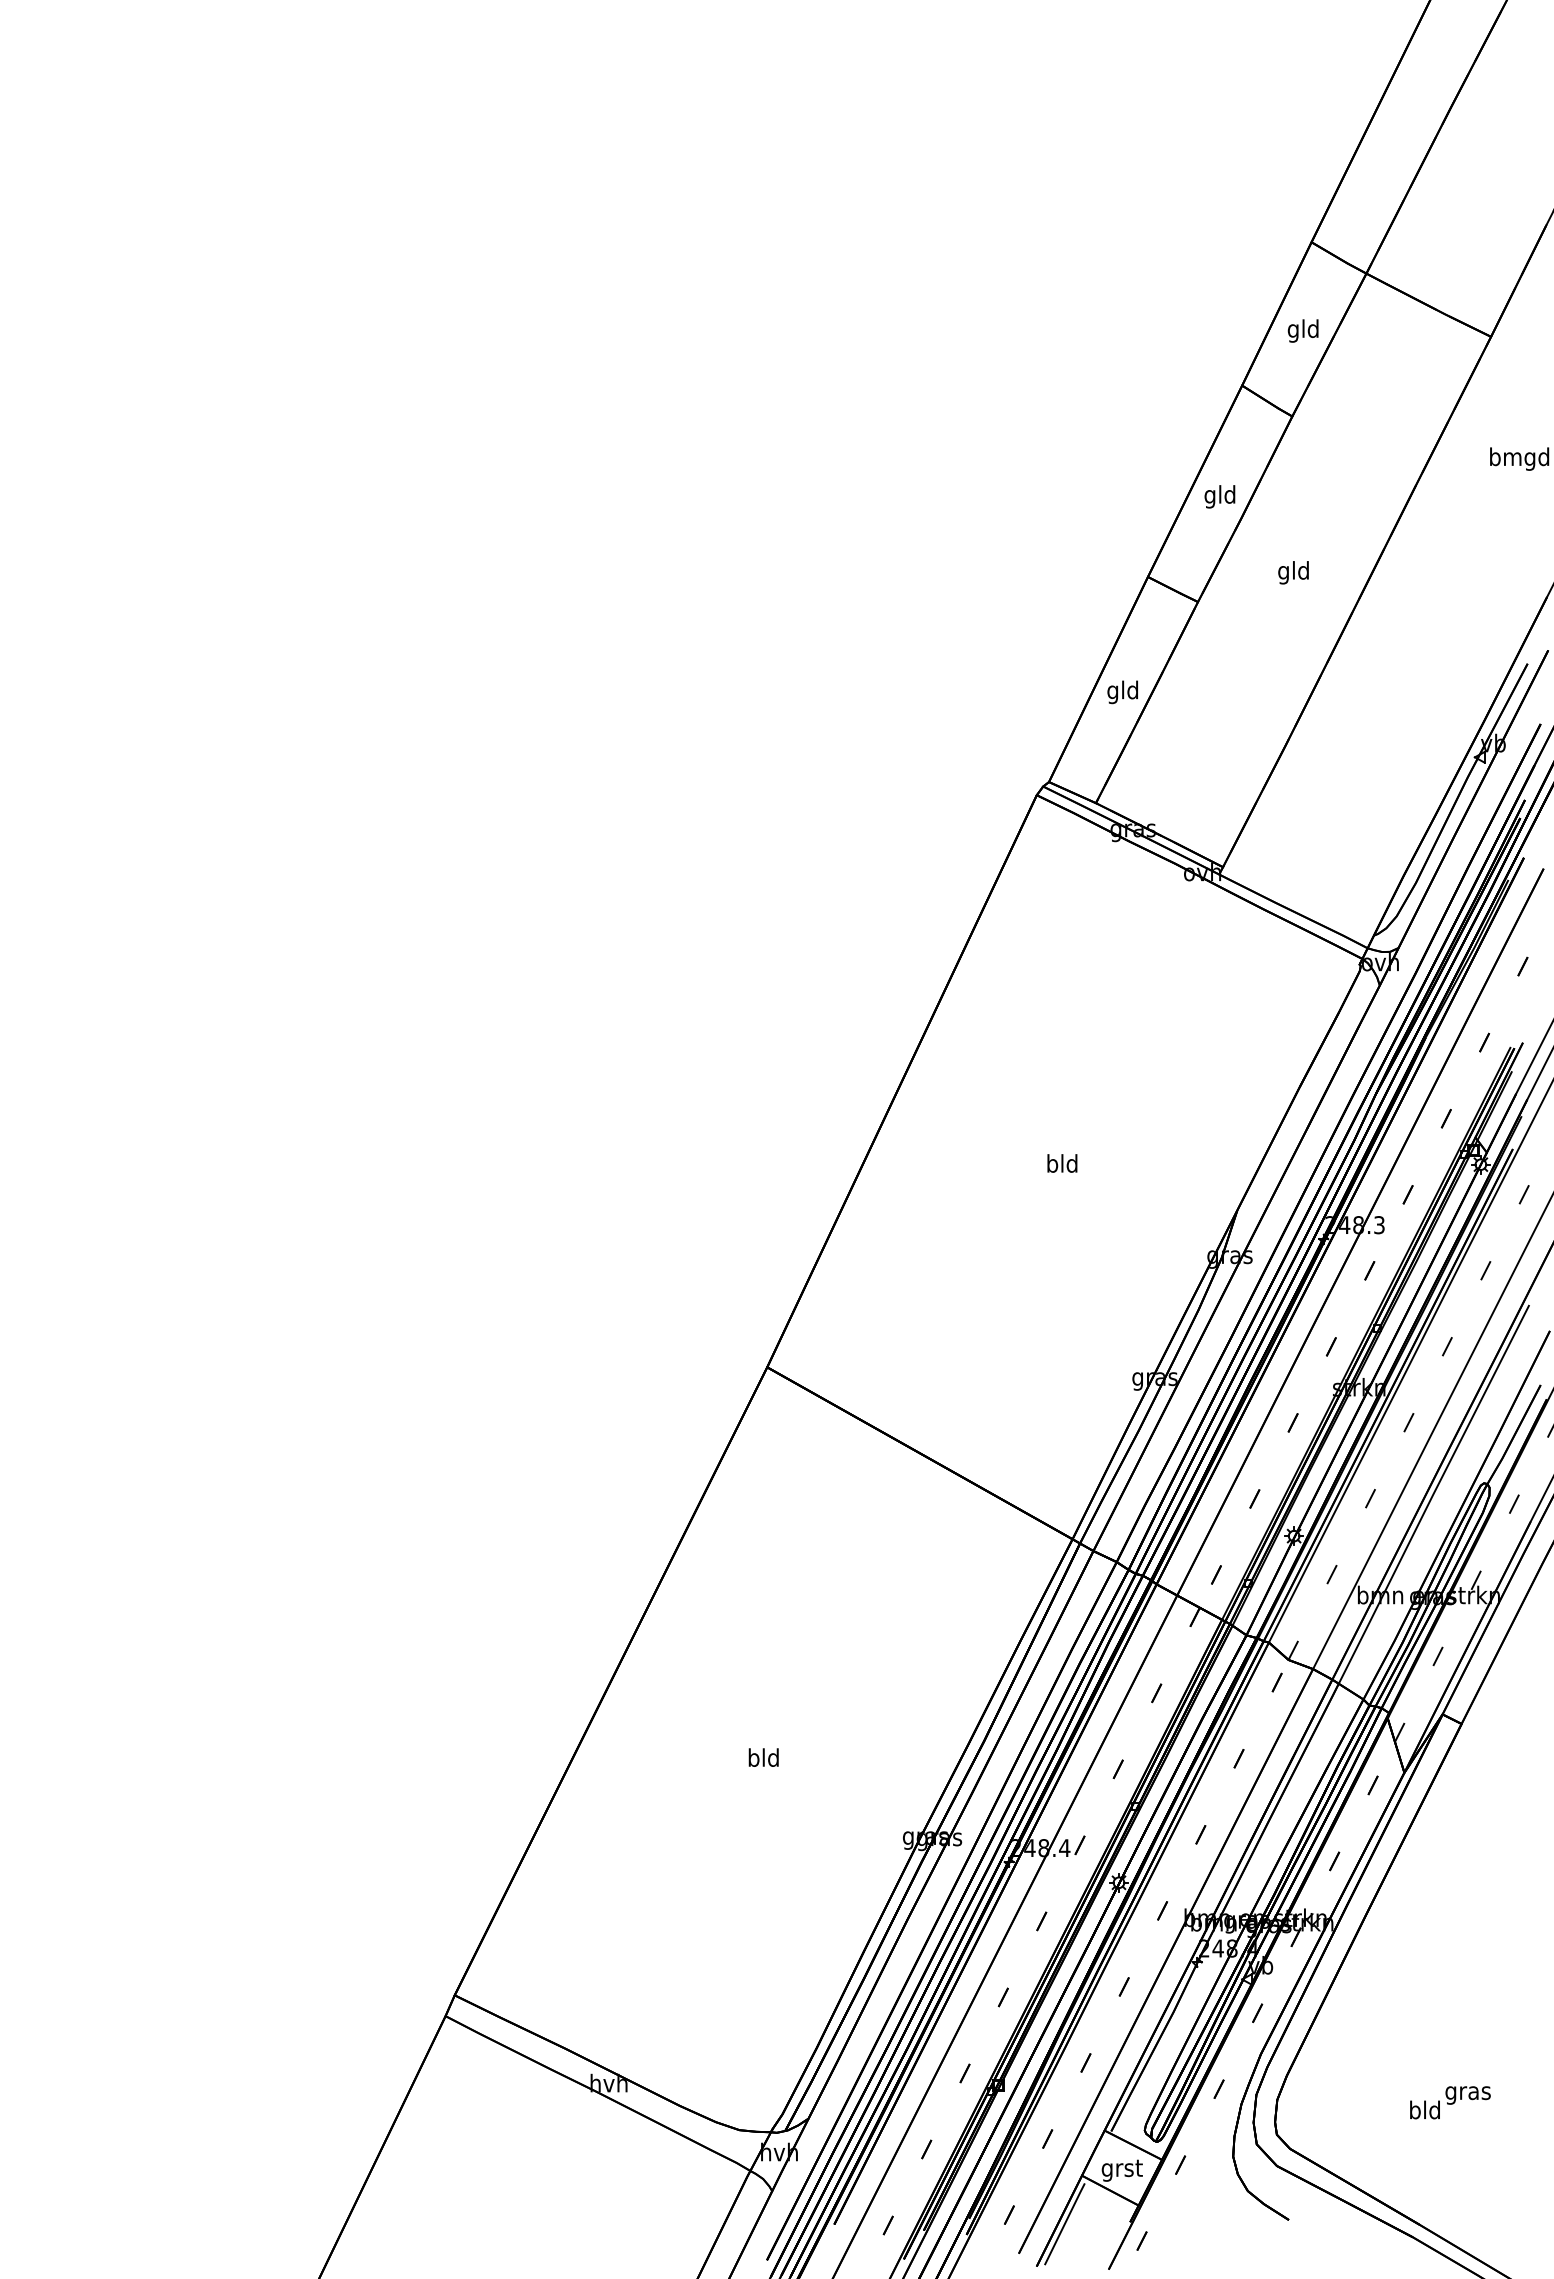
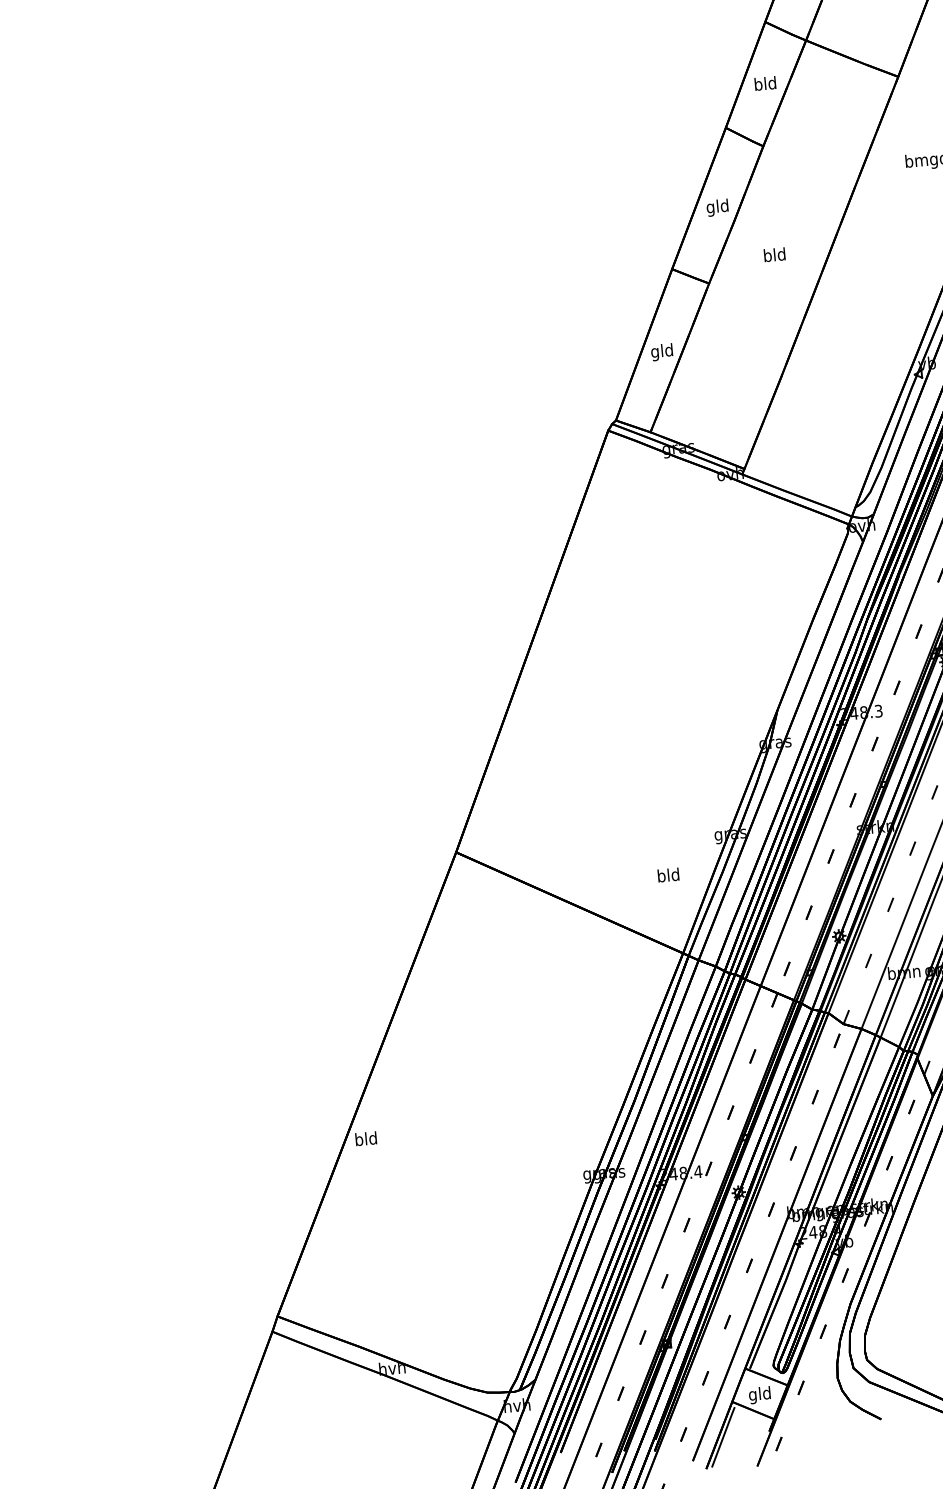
text: (1293, 330) -> (758, 85), gld -> bld
text: (1283, 572) -> (767, 256), gld -> bld
text: (1062, 1163) -> (668, 875), moved
text: (763, 1757) -> (365, 1138), moved
text: (1121, 2169) -> (759, 1394), grst -> gld

